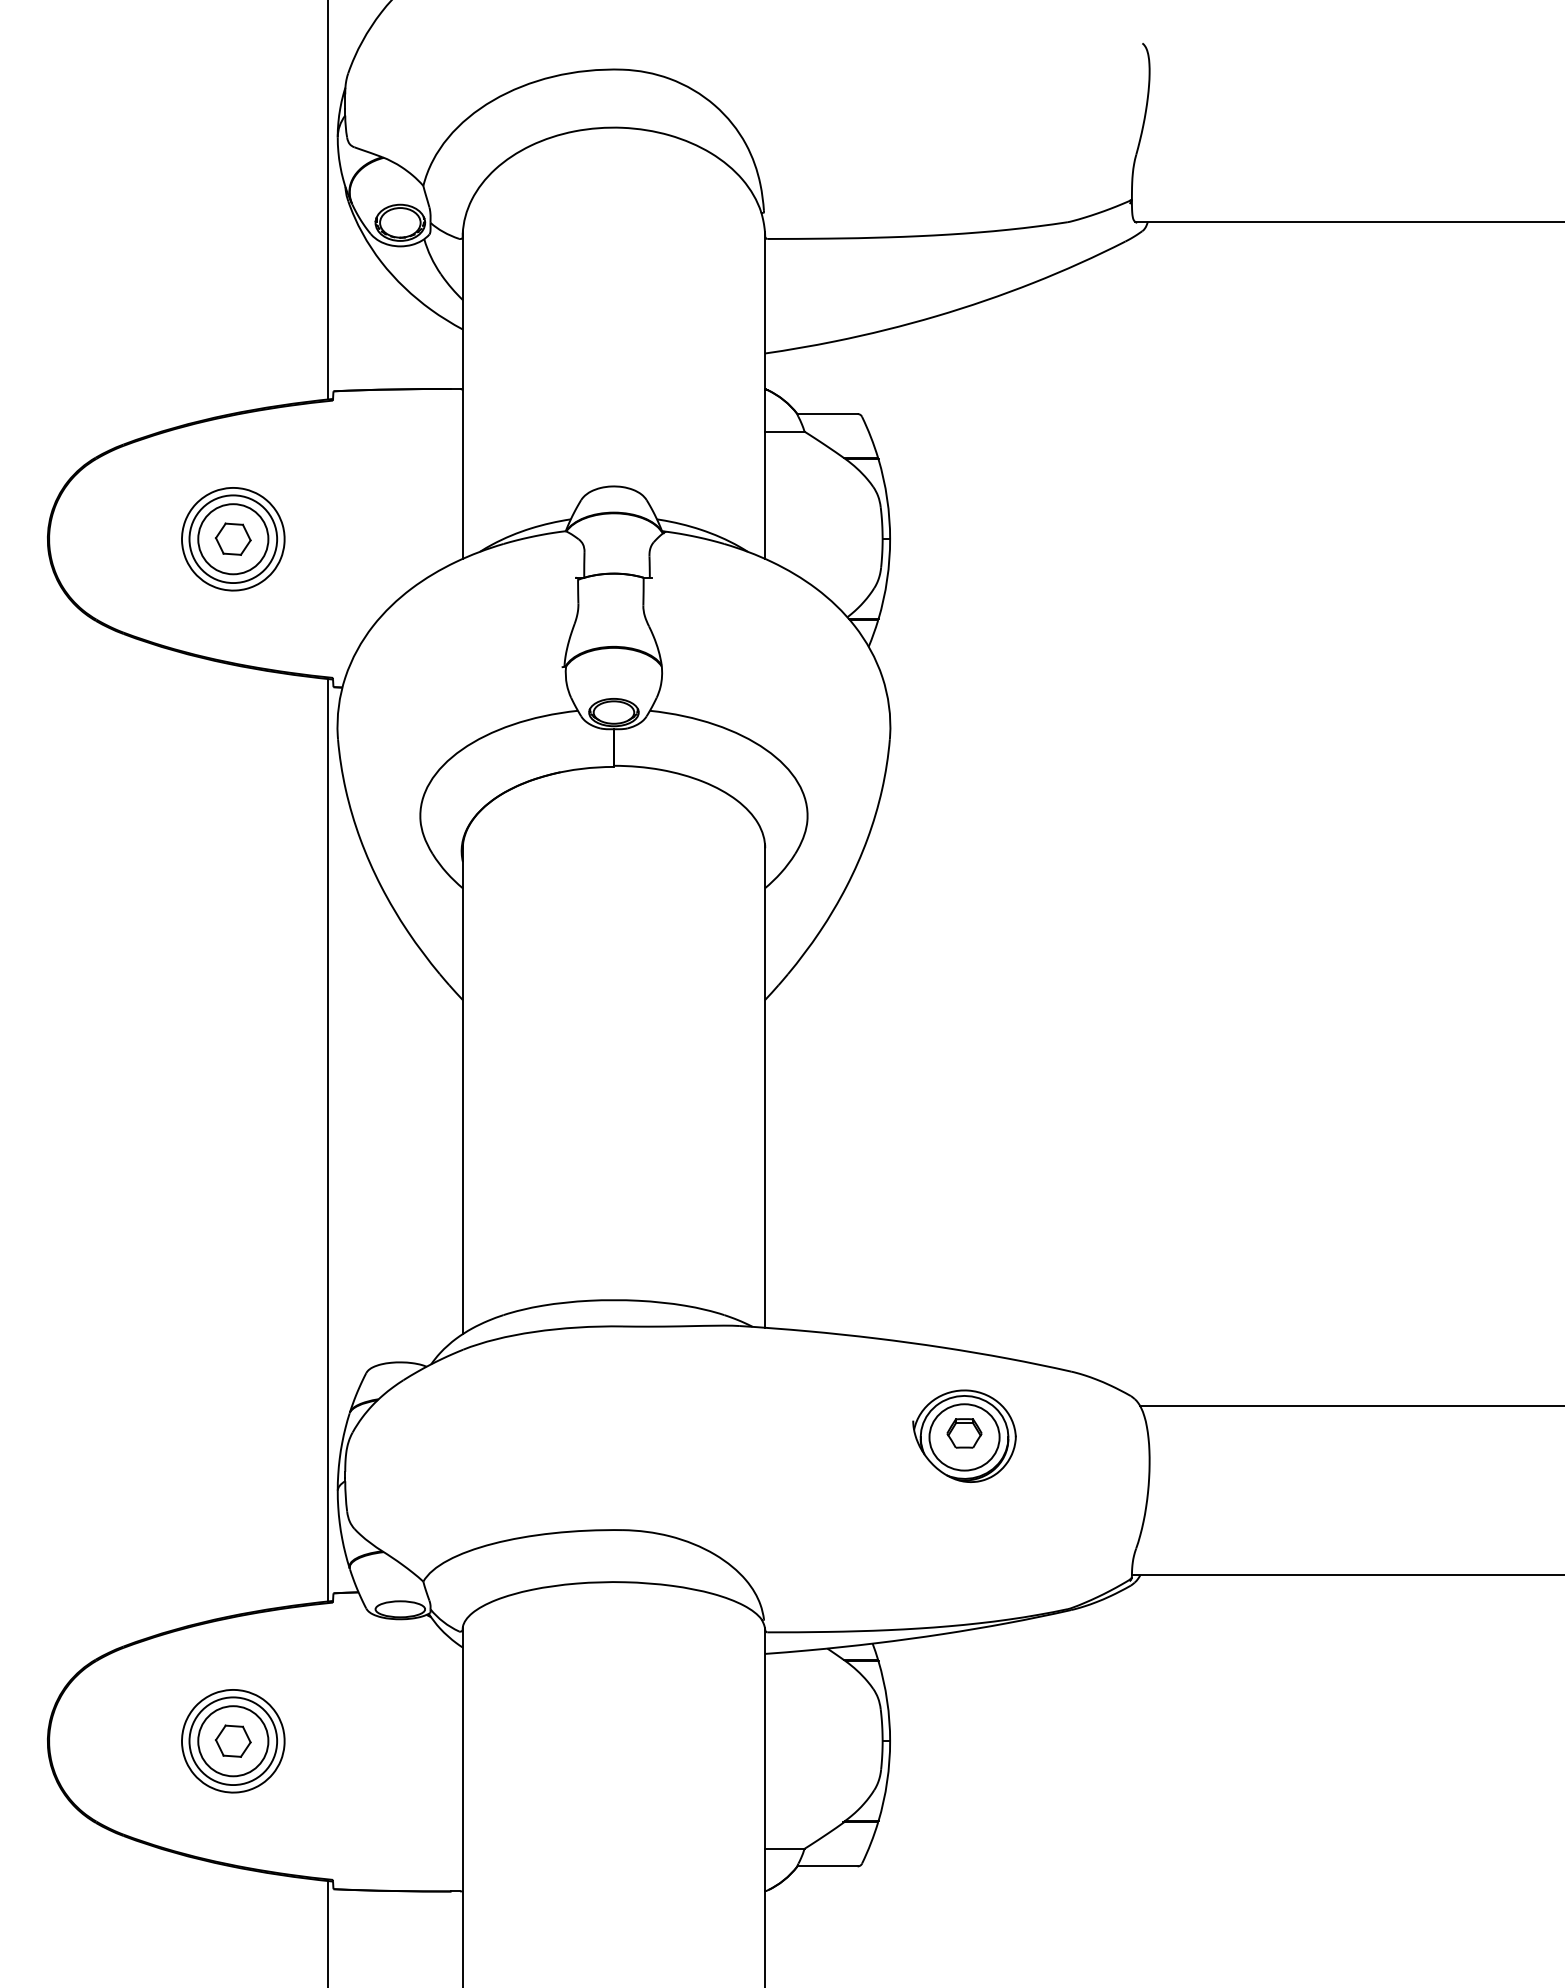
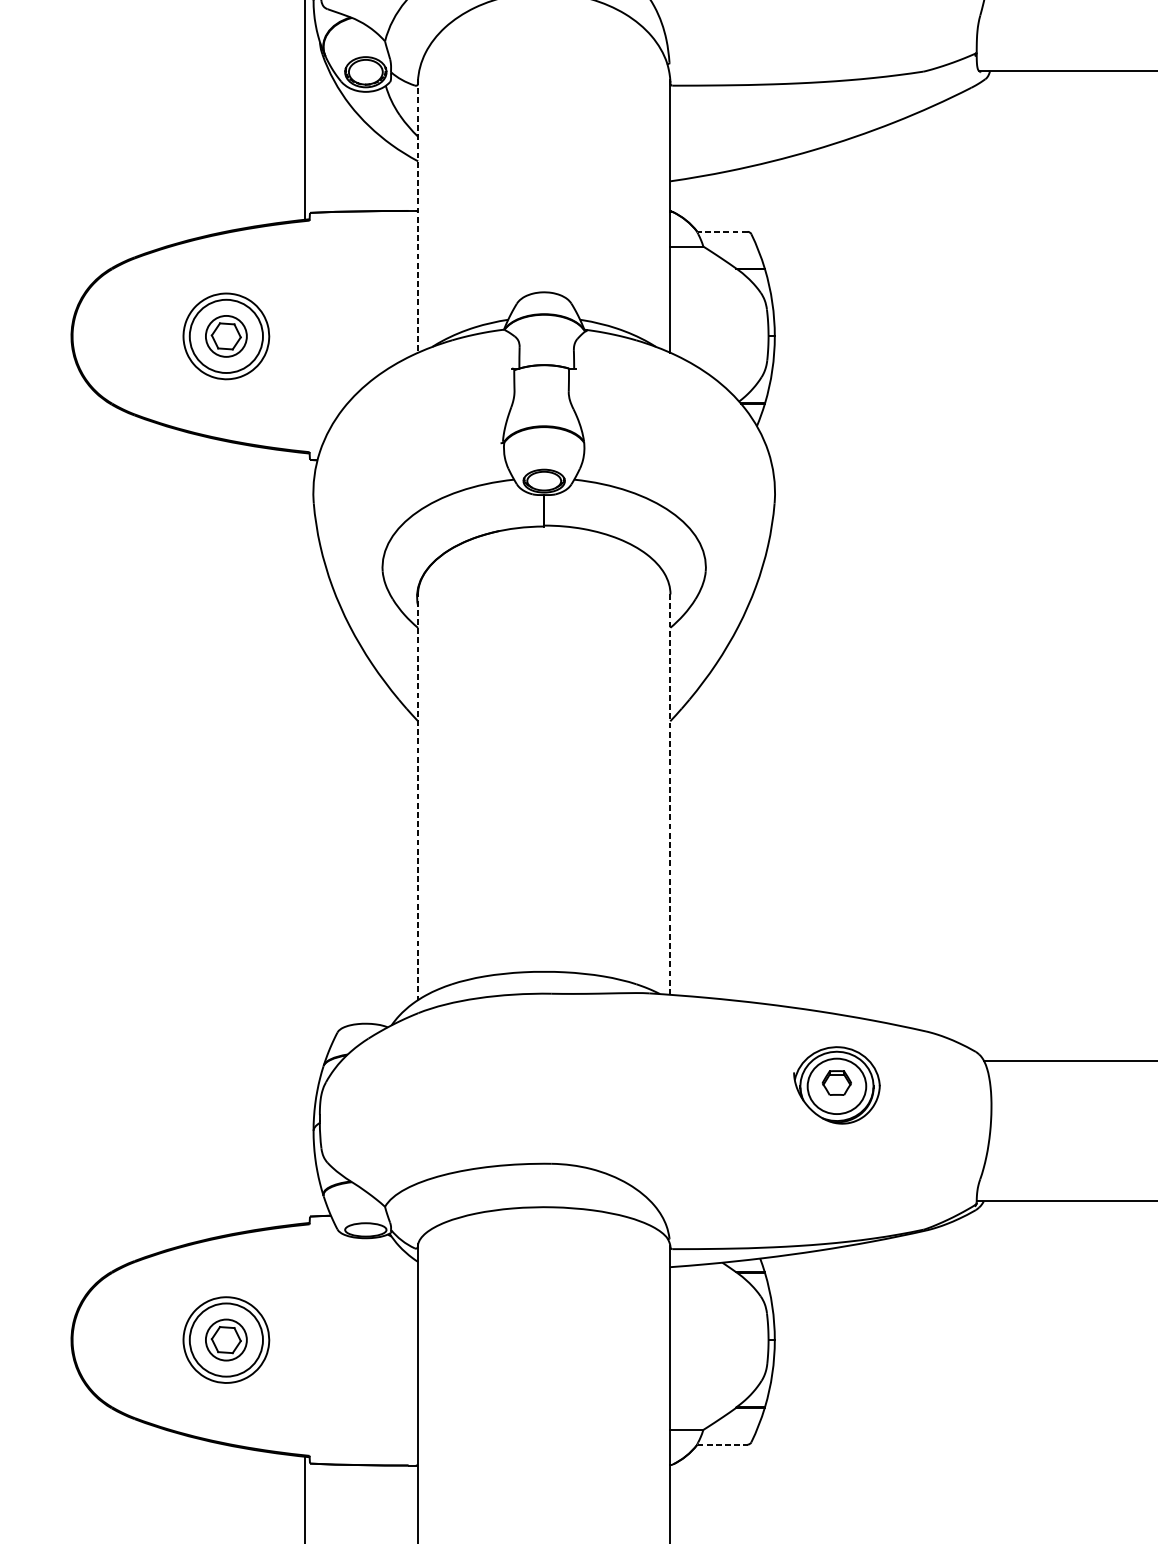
line: (462, 394) -> (417, 215), solid -> dashed
line: (827, 414) -> (722, 232), solid -> dashed
circle: (233, 539) -> (226, 336), size x0.7
line: (764, 1085) -> (669, 792), solid -> dashed
line: (462, 1089) -> (417, 795), solid -> dashed
line: (327, 1140) -> (305, 838), removed
circle: (233, 1741) -> (226, 1340), size x0.7
line: (828, 1866) -> (723, 1444), solid -> dashed

